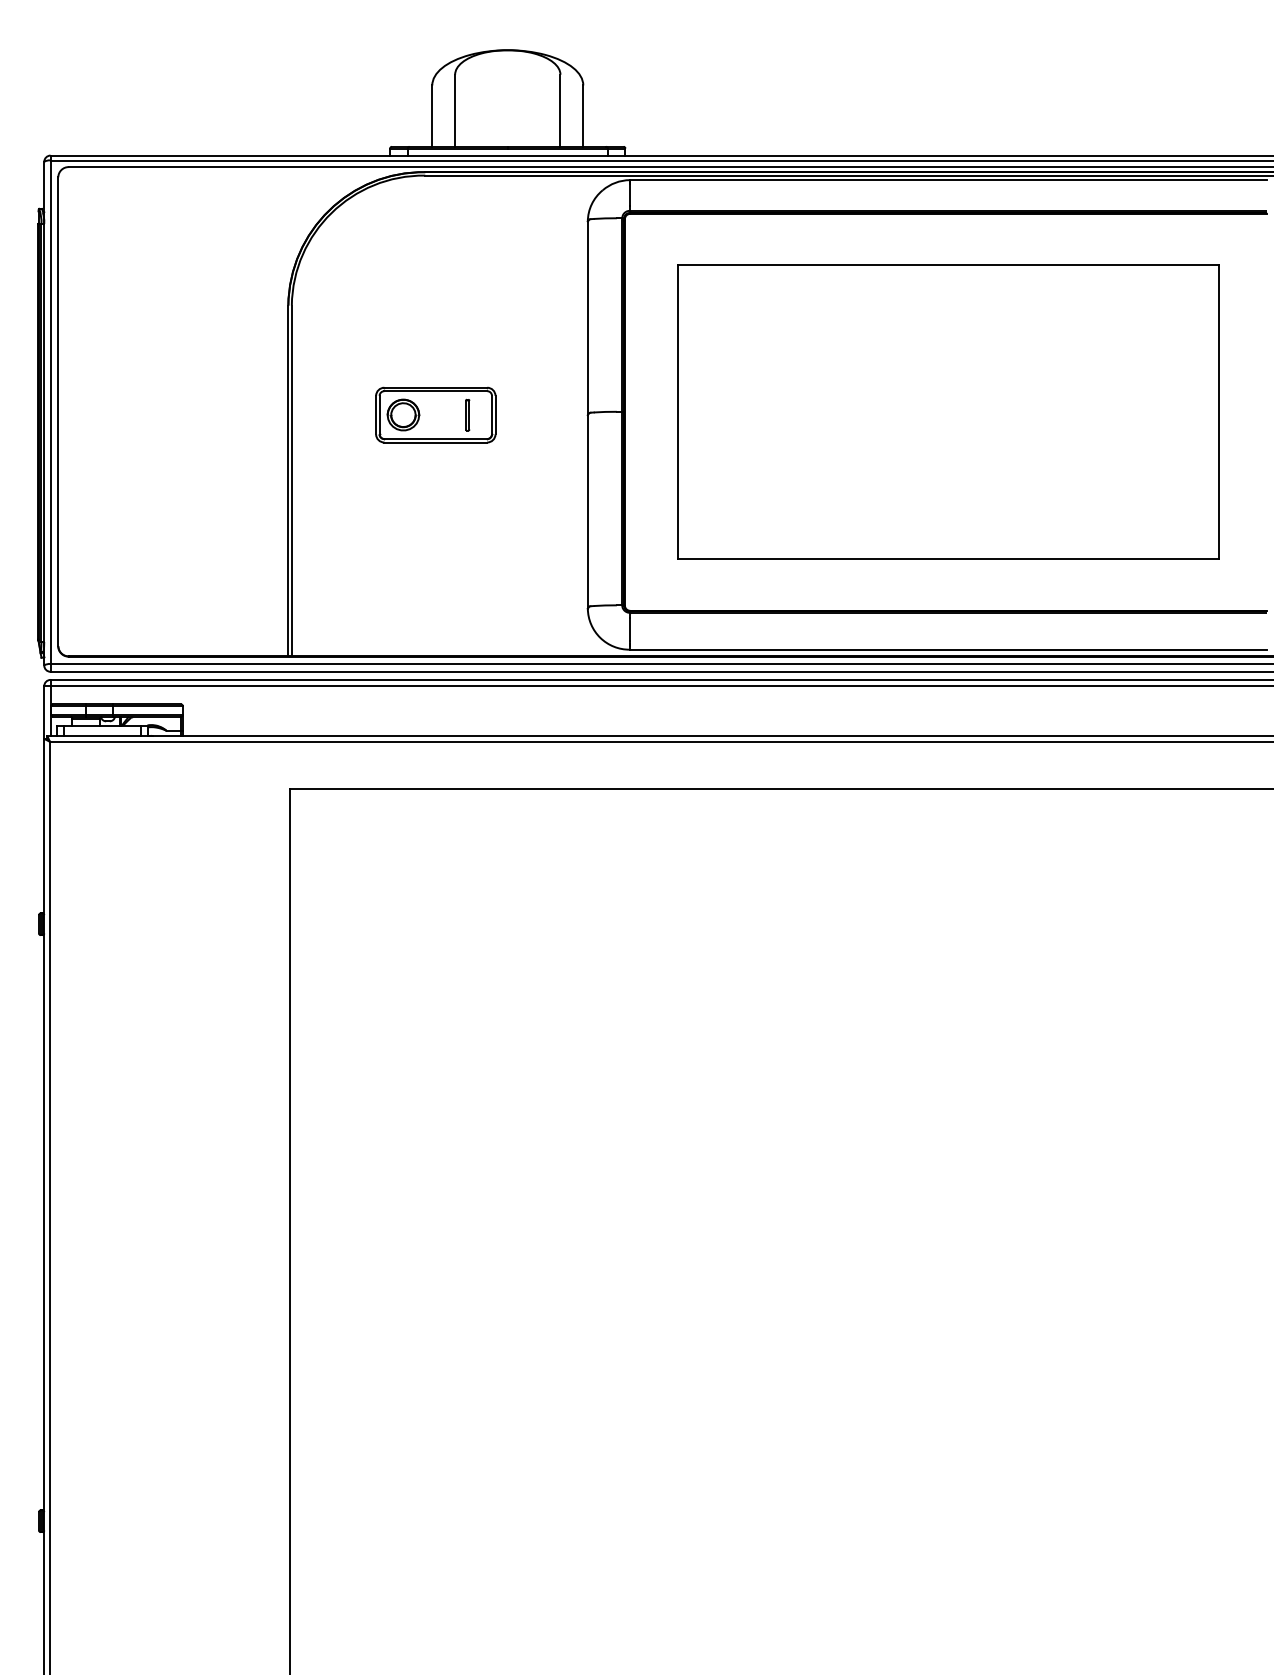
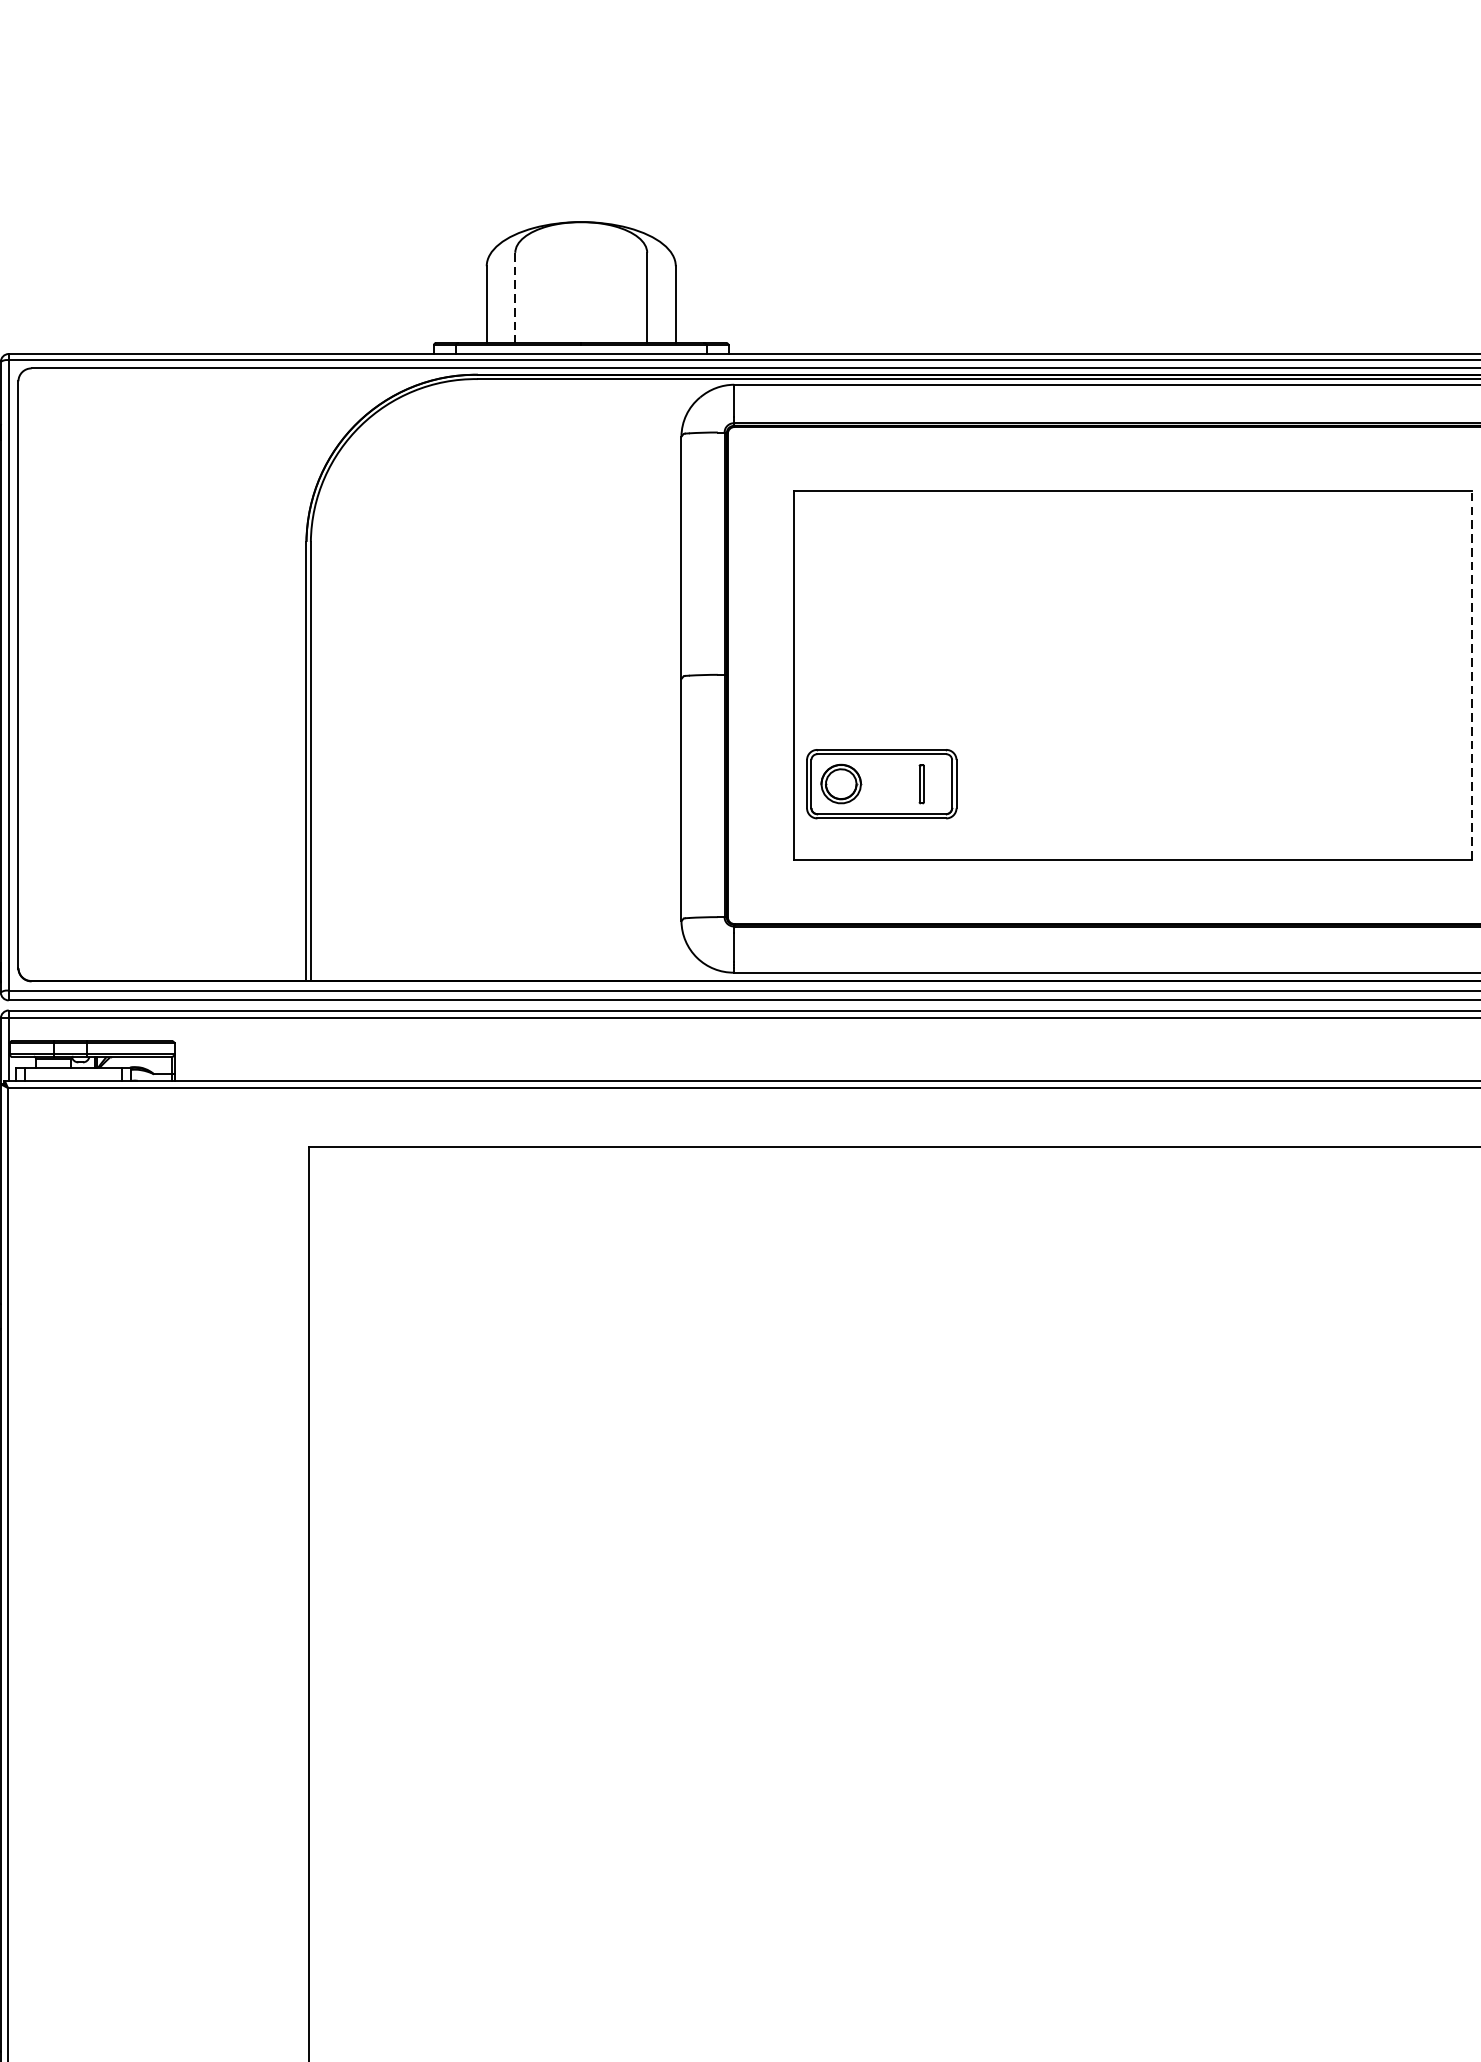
line: (455, 111) -> (515, 298), solid -> dashed
line: (1219, 411) -> (1472, 674), solid -> dashed
part: (435, 414) -> (881, 783), moved

